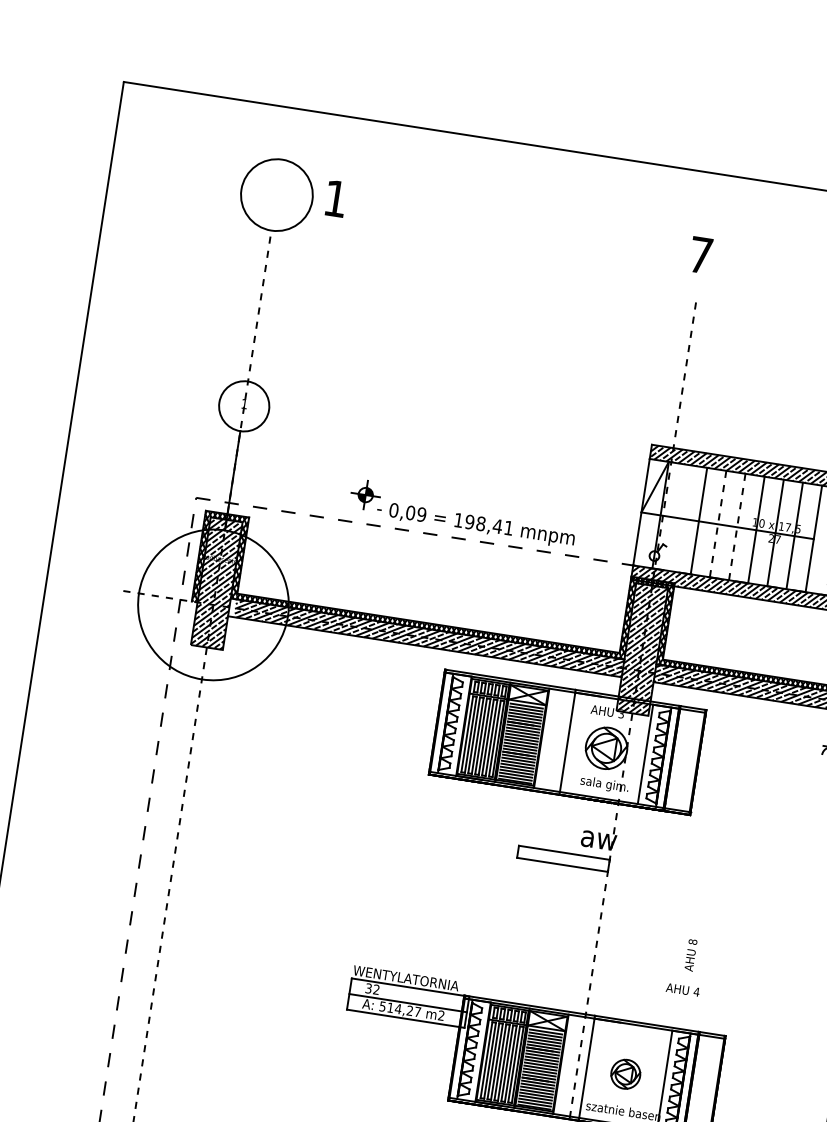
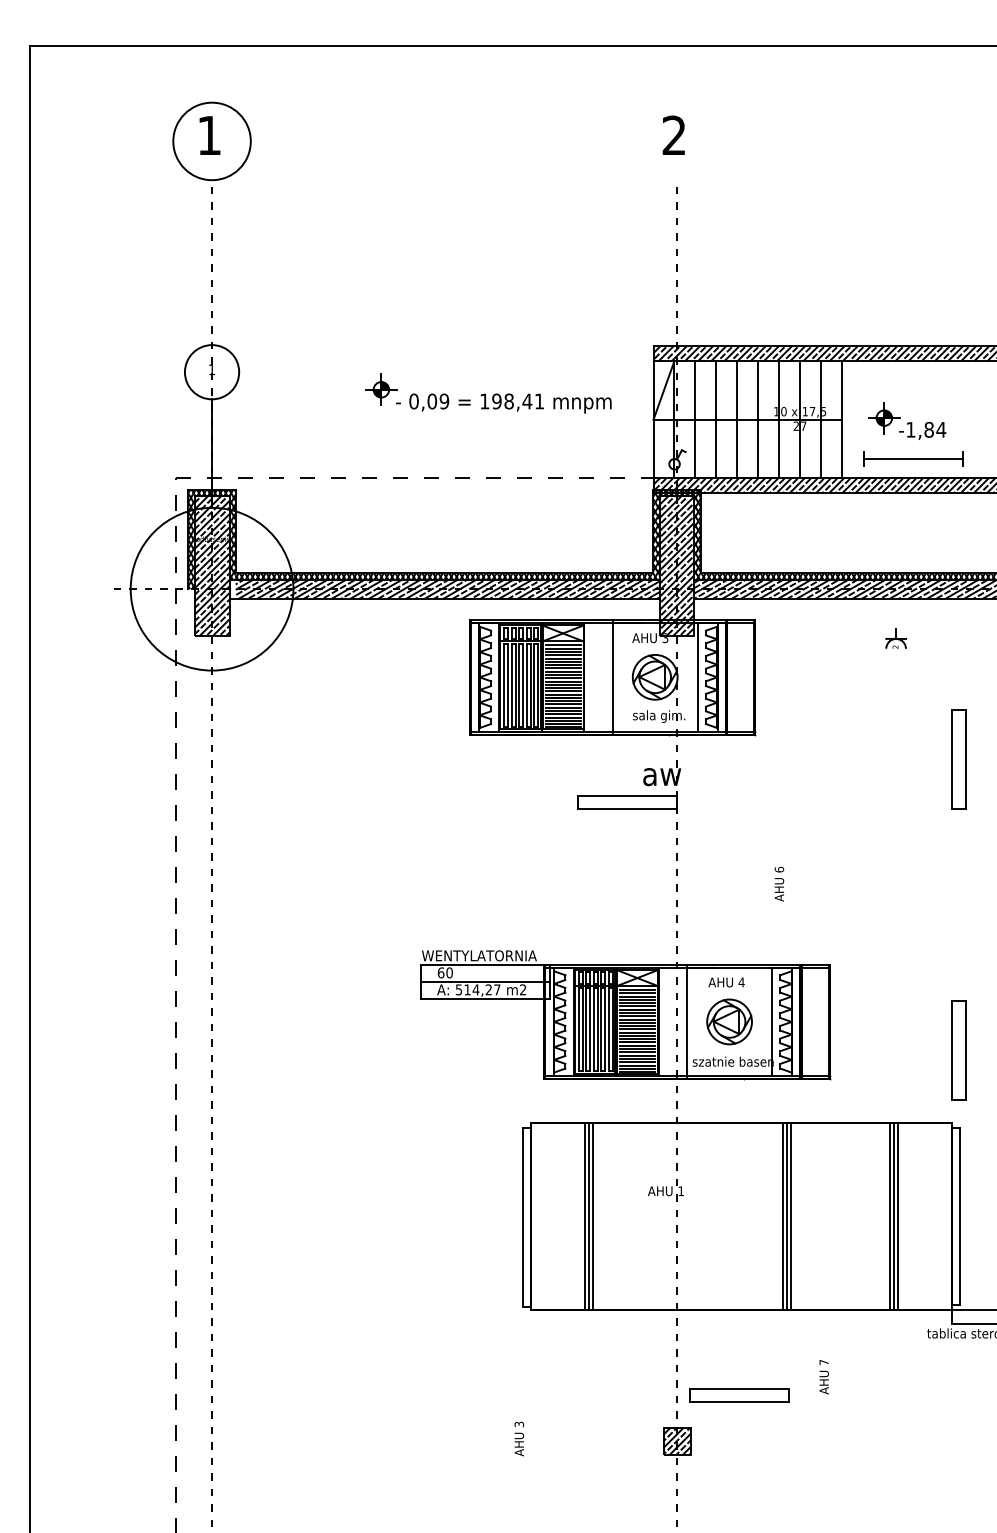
text: (335, 198) -> (209, 135), moved
text: (700, 254) -> (673, 134), 7 -> 2
part: (463, 513) -> (488, 393), moved
line: (679, 518) -> (695, 419), added
line: (718, 524) -> (737, 420), dashed -> solid
line: (737, 527) -> (758, 420), dashed -> solid
text: (692, 941) -> (778, 869), 8 -> 6
text: (371, 988) -> (444, 972), 32 -> 60
text: (682, 989) -> (726, 982), moved
part: (625, 1073) -> (729, 1021), size x1.43

